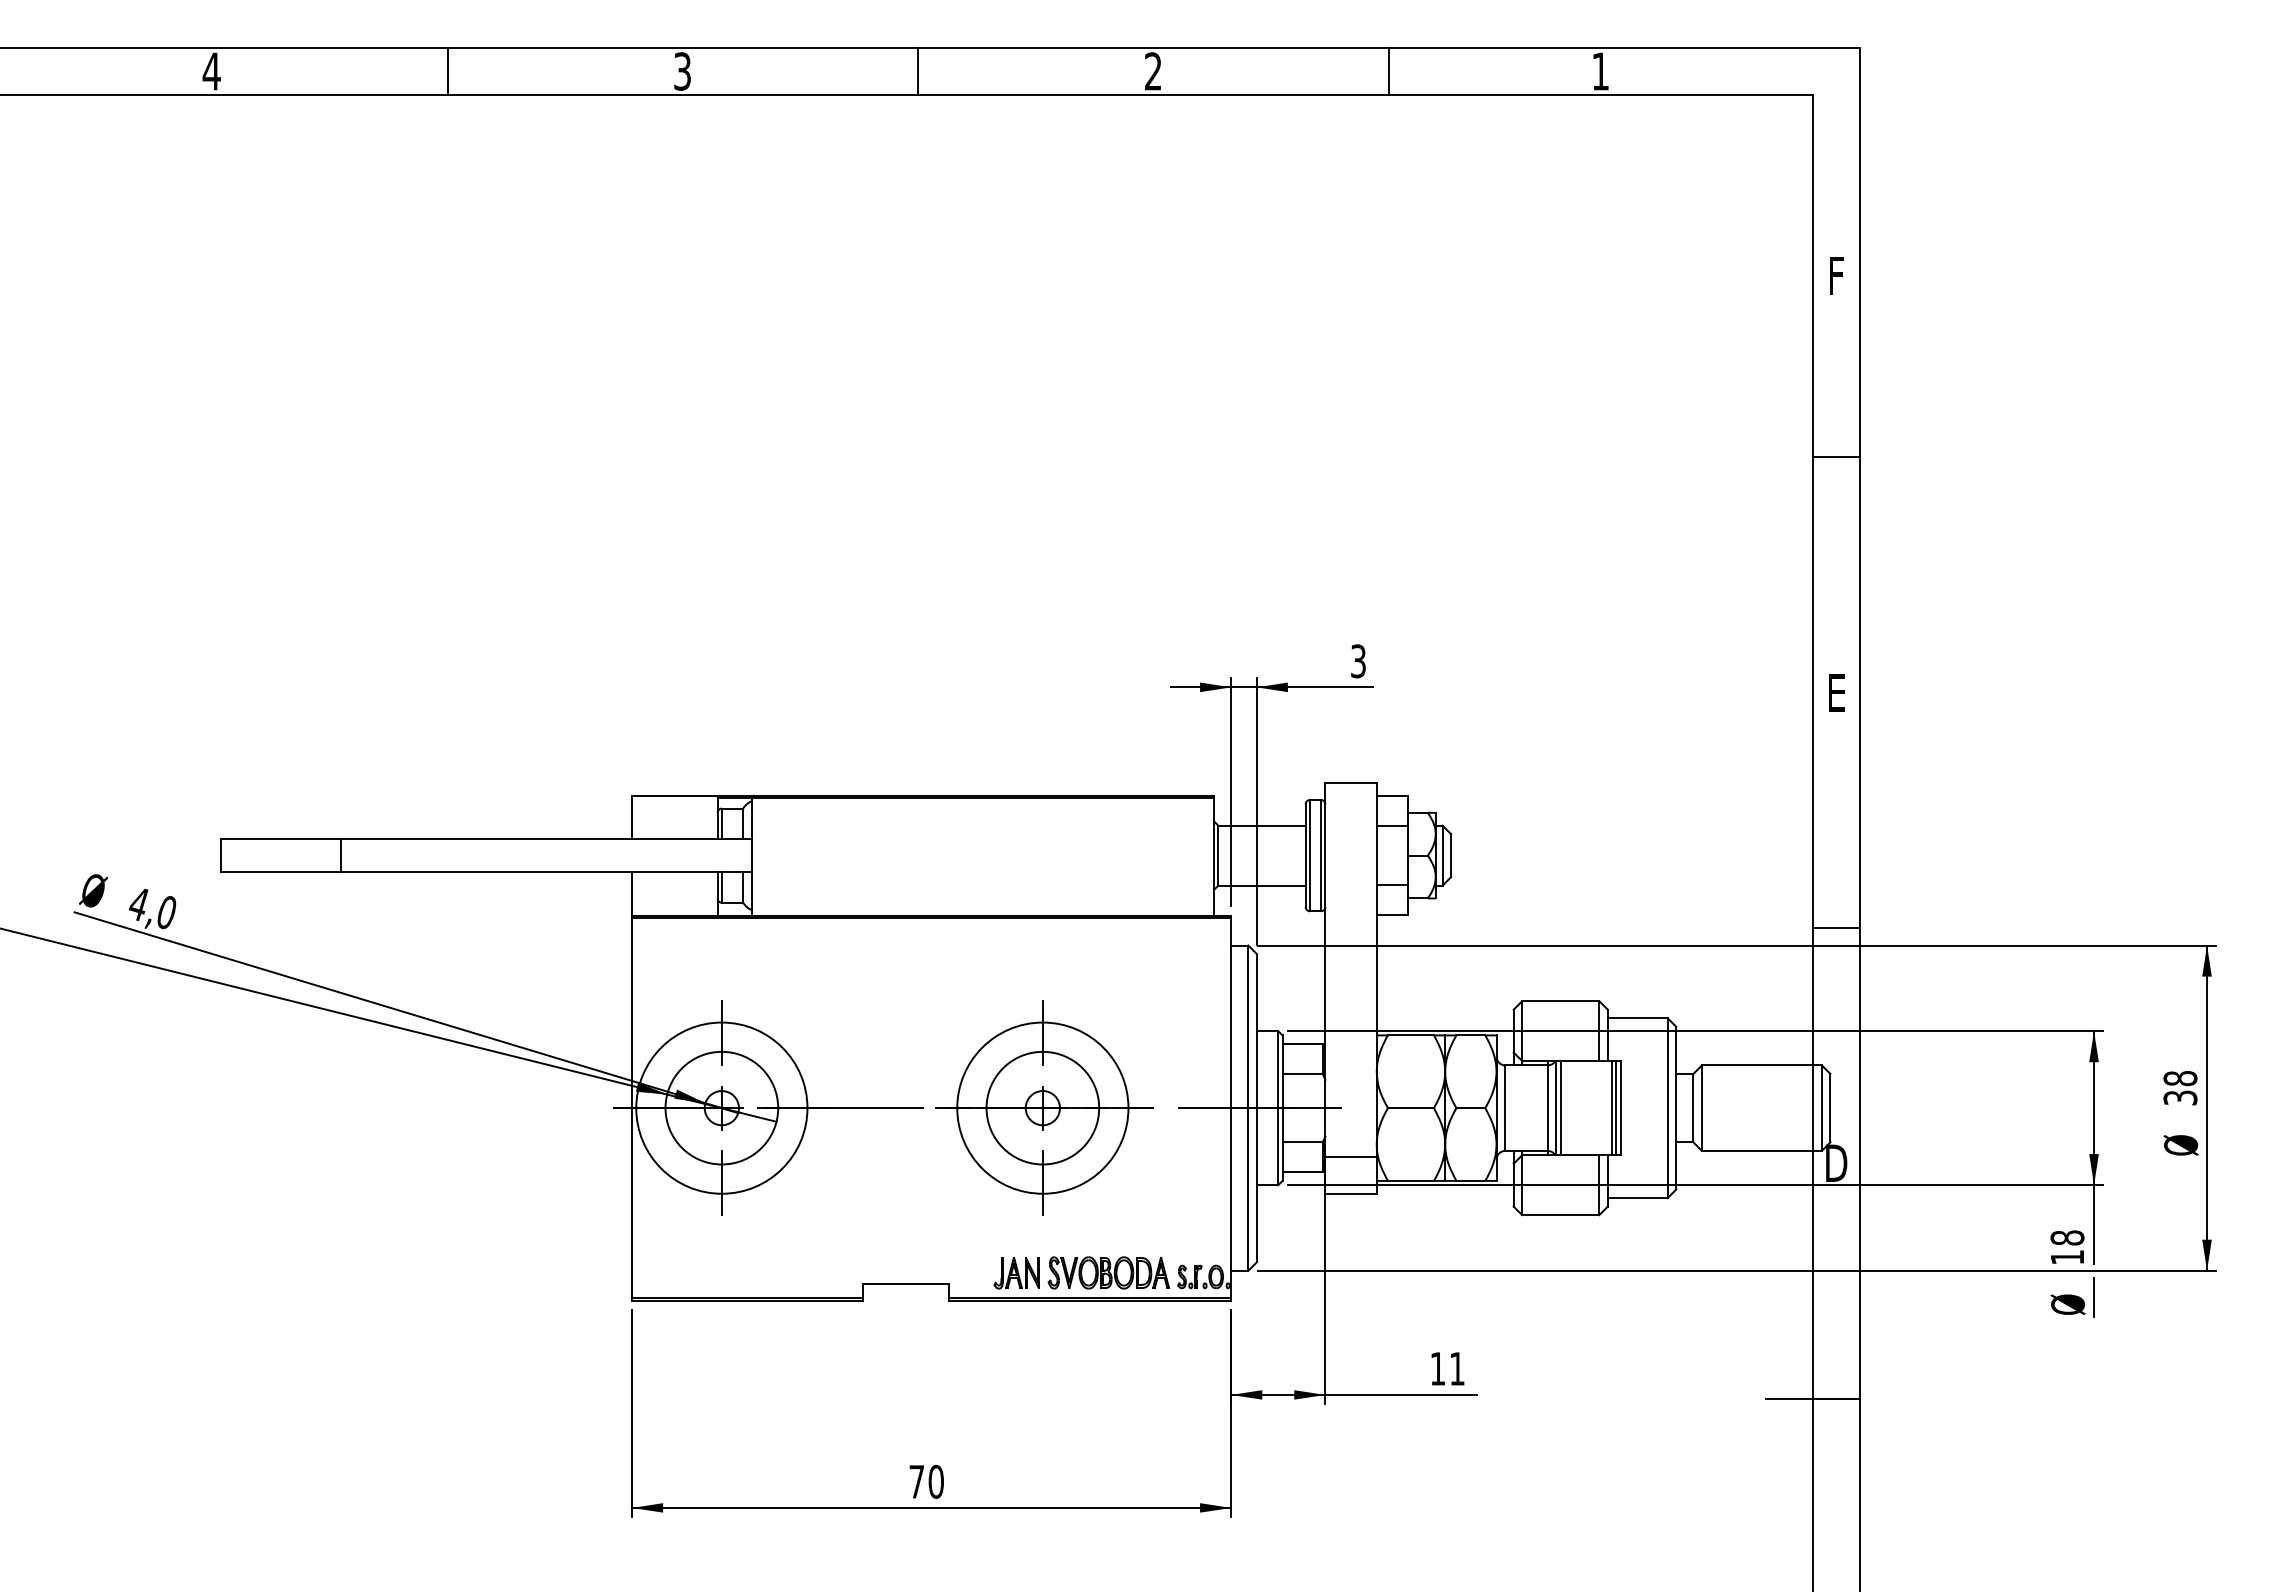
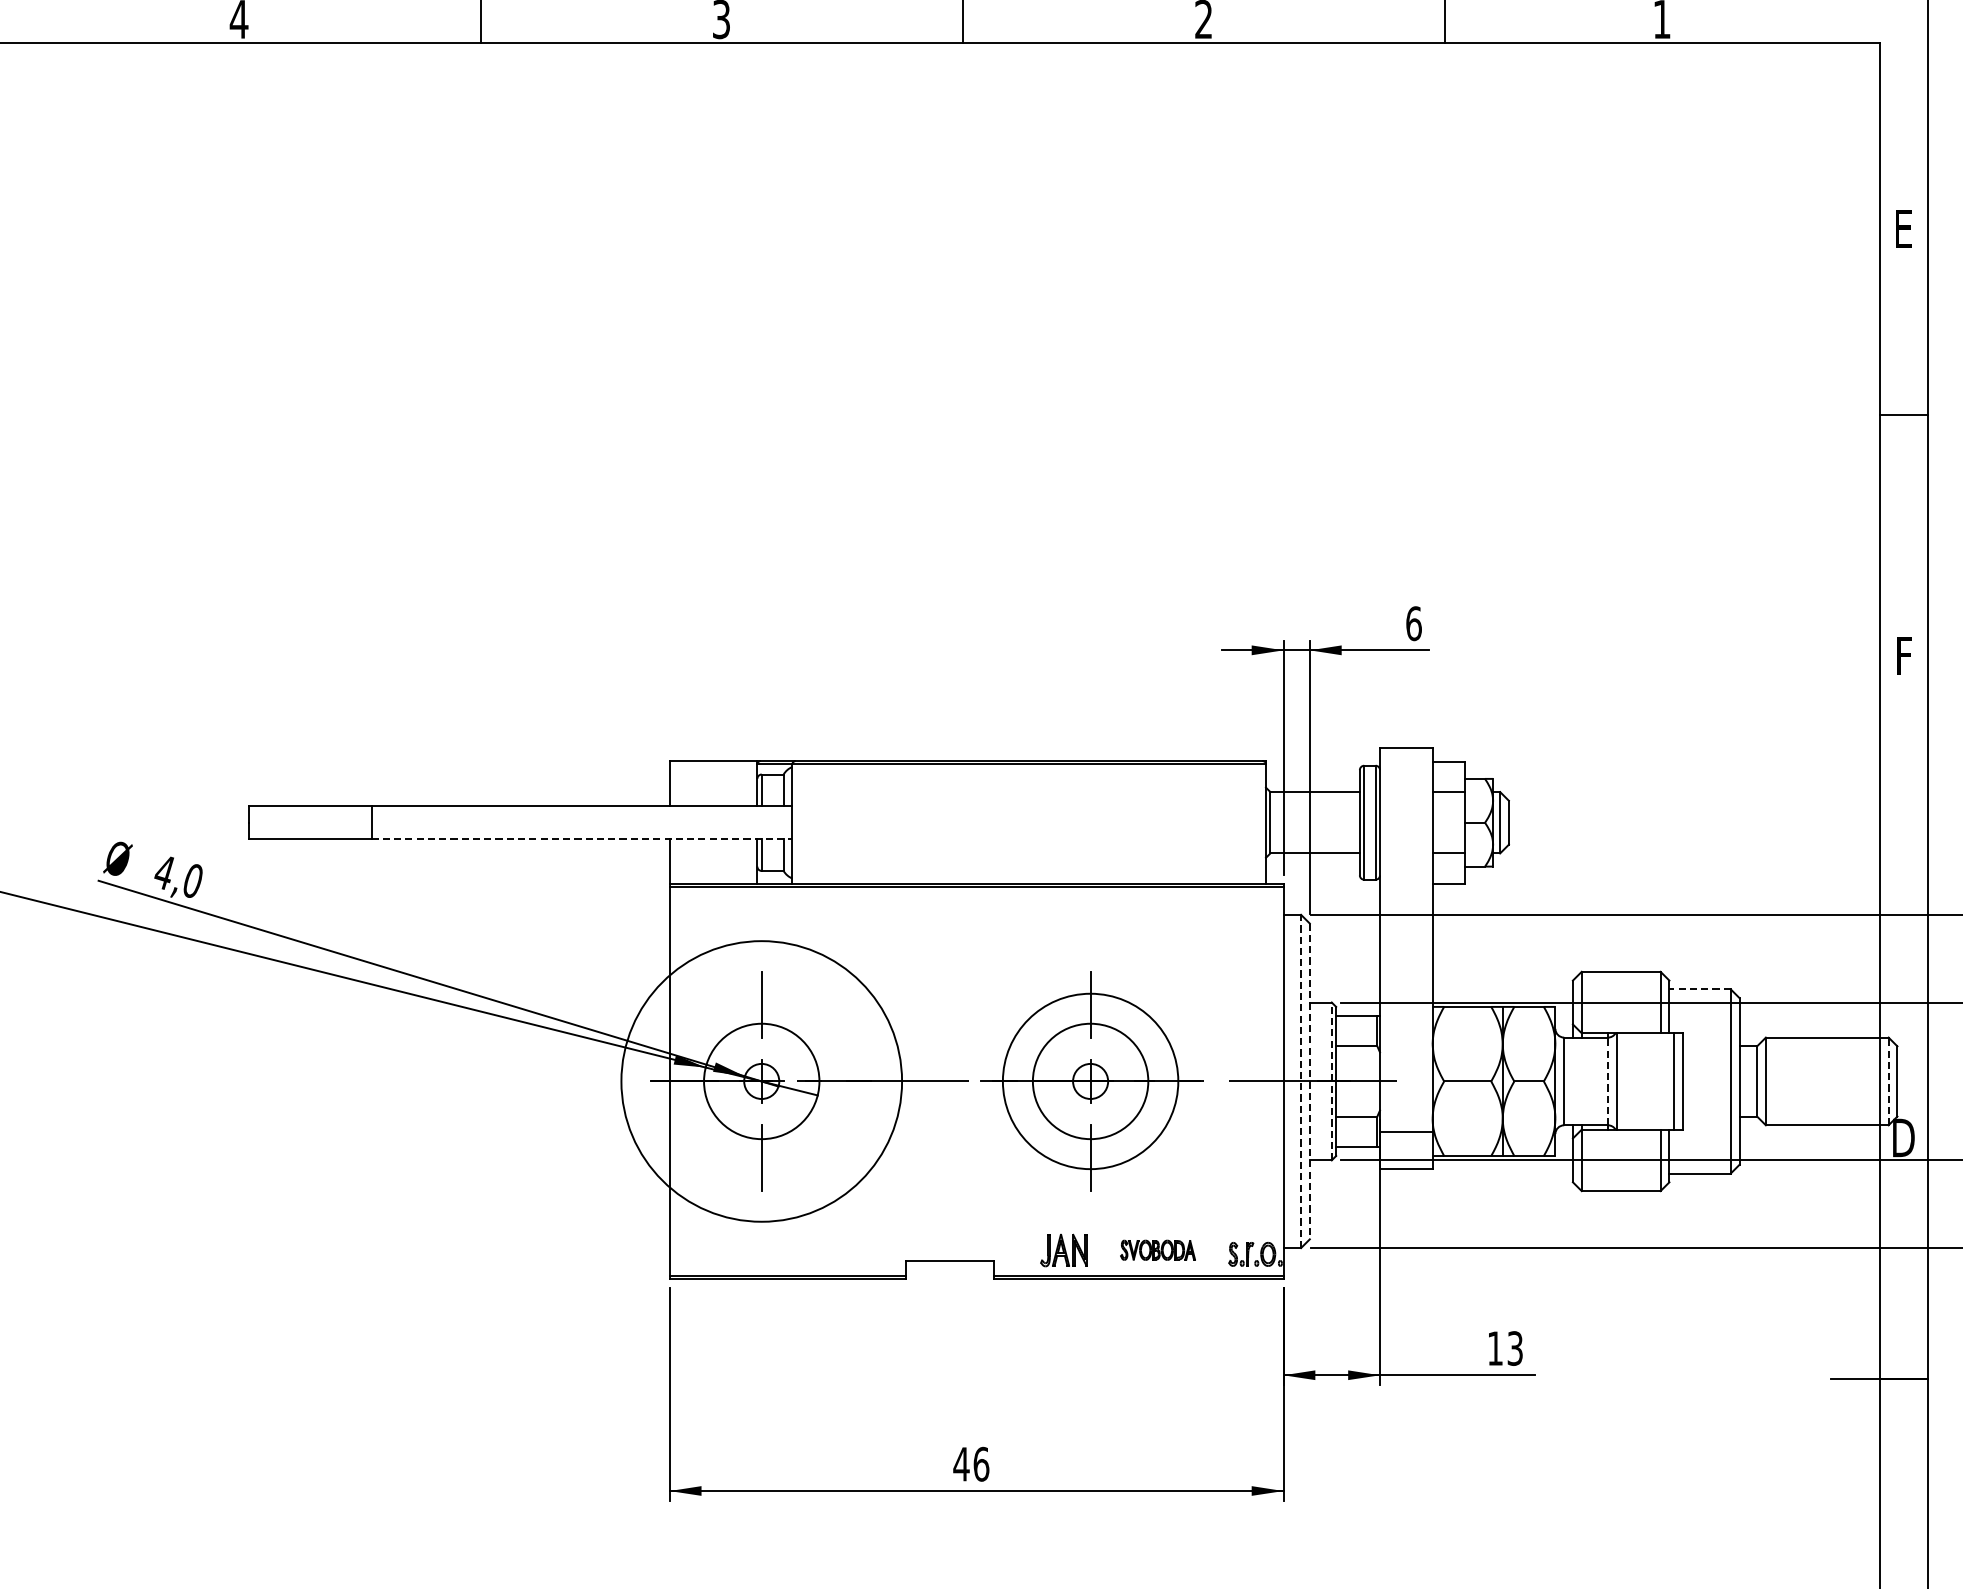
text: (1836, 275) -> (1903, 228), F -> E
text: (1358, 661) -> (1413, 623), 3 -> 6
text: (1836, 692) -> (1903, 655), E -> F
line: (546, 871) -> (582, 838), solid -> dashed
line: (1836, 928) -> (1903, 897), removed
line: (1637, 1018) -> (1699, 989), solid -> dashed
circle: (721, 1107) -> (761, 1080), size x1.6
line: (1278, 1107) -> (1332, 1080), solid -> dashed
line: (1248, 1108) -> (1301, 1081), solid -> dashed
line: (1256, 1108) -> (1309, 1081), solid -> dashed
line: (1547, 1108) -> (1607, 1081), solid -> dashed
line: (1560, 1108) -> (1620, 1081), removed
line: (1616, 1108) -> (1678, 1081), removed
line: (1821, 1108) -> (1888, 1081), solid -> dashed
part: (1108, 1272) -> (1157, 1249), size x0.6
text: (1457, 1368) -> (1515, 1348), 11 -> 13
text: (926, 1481) -> (971, 1463), 70 -> 46

